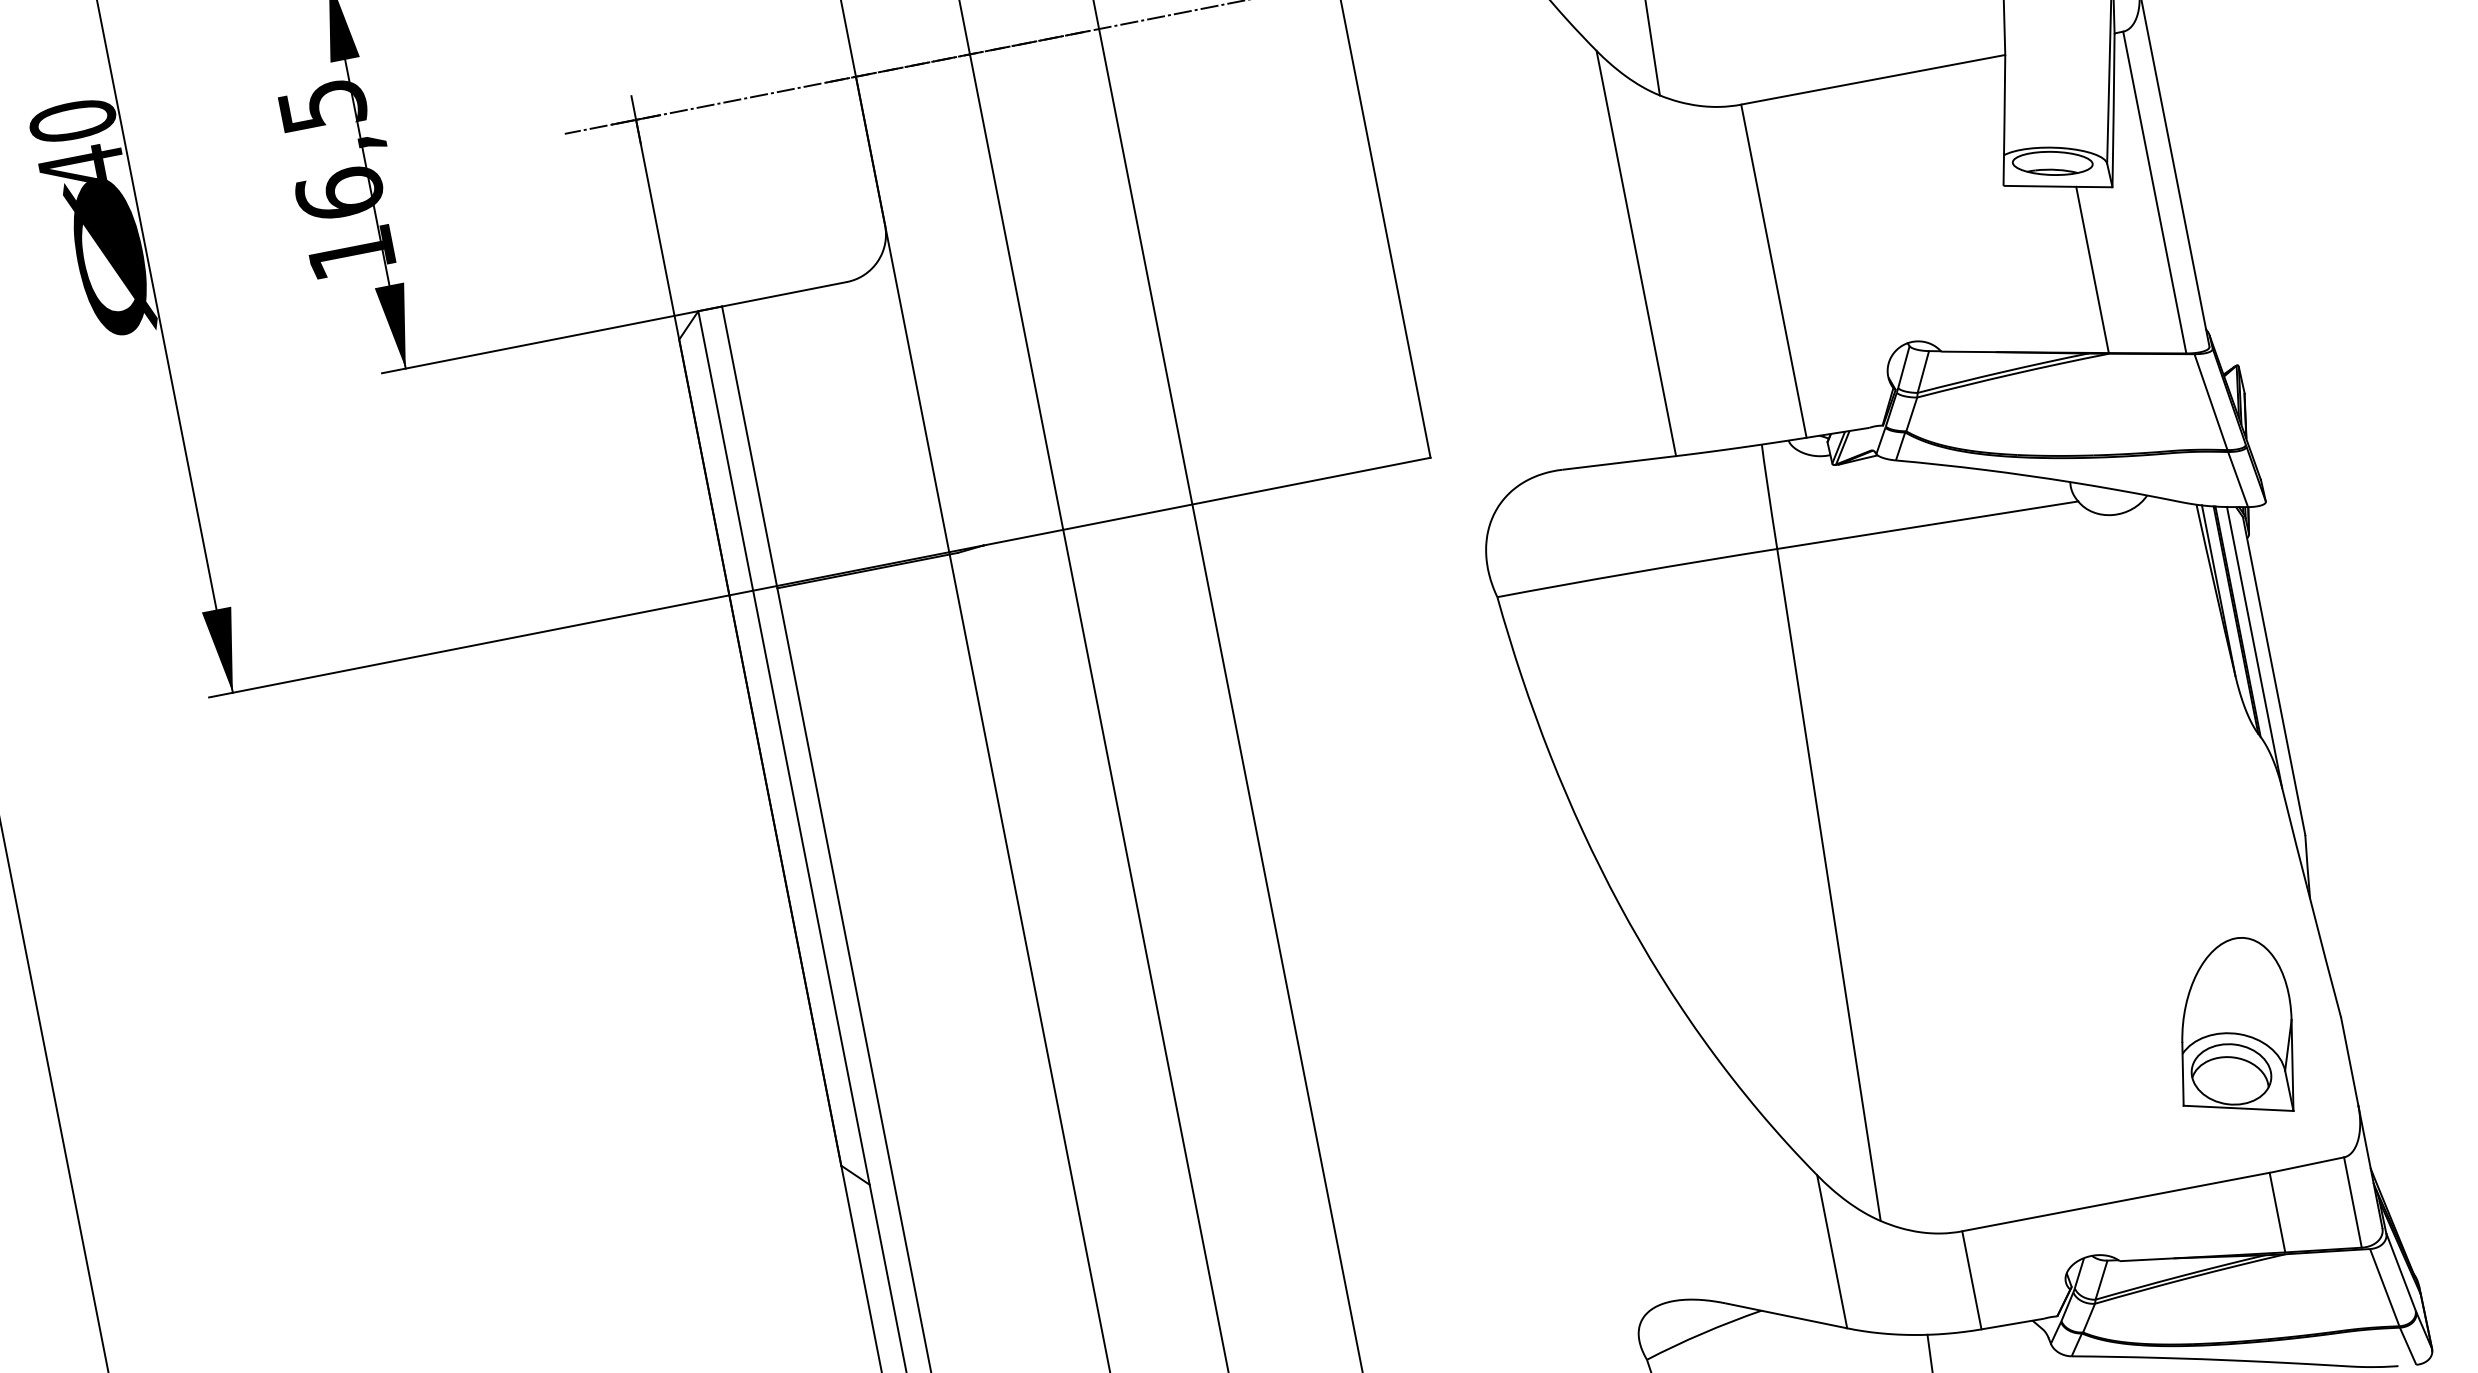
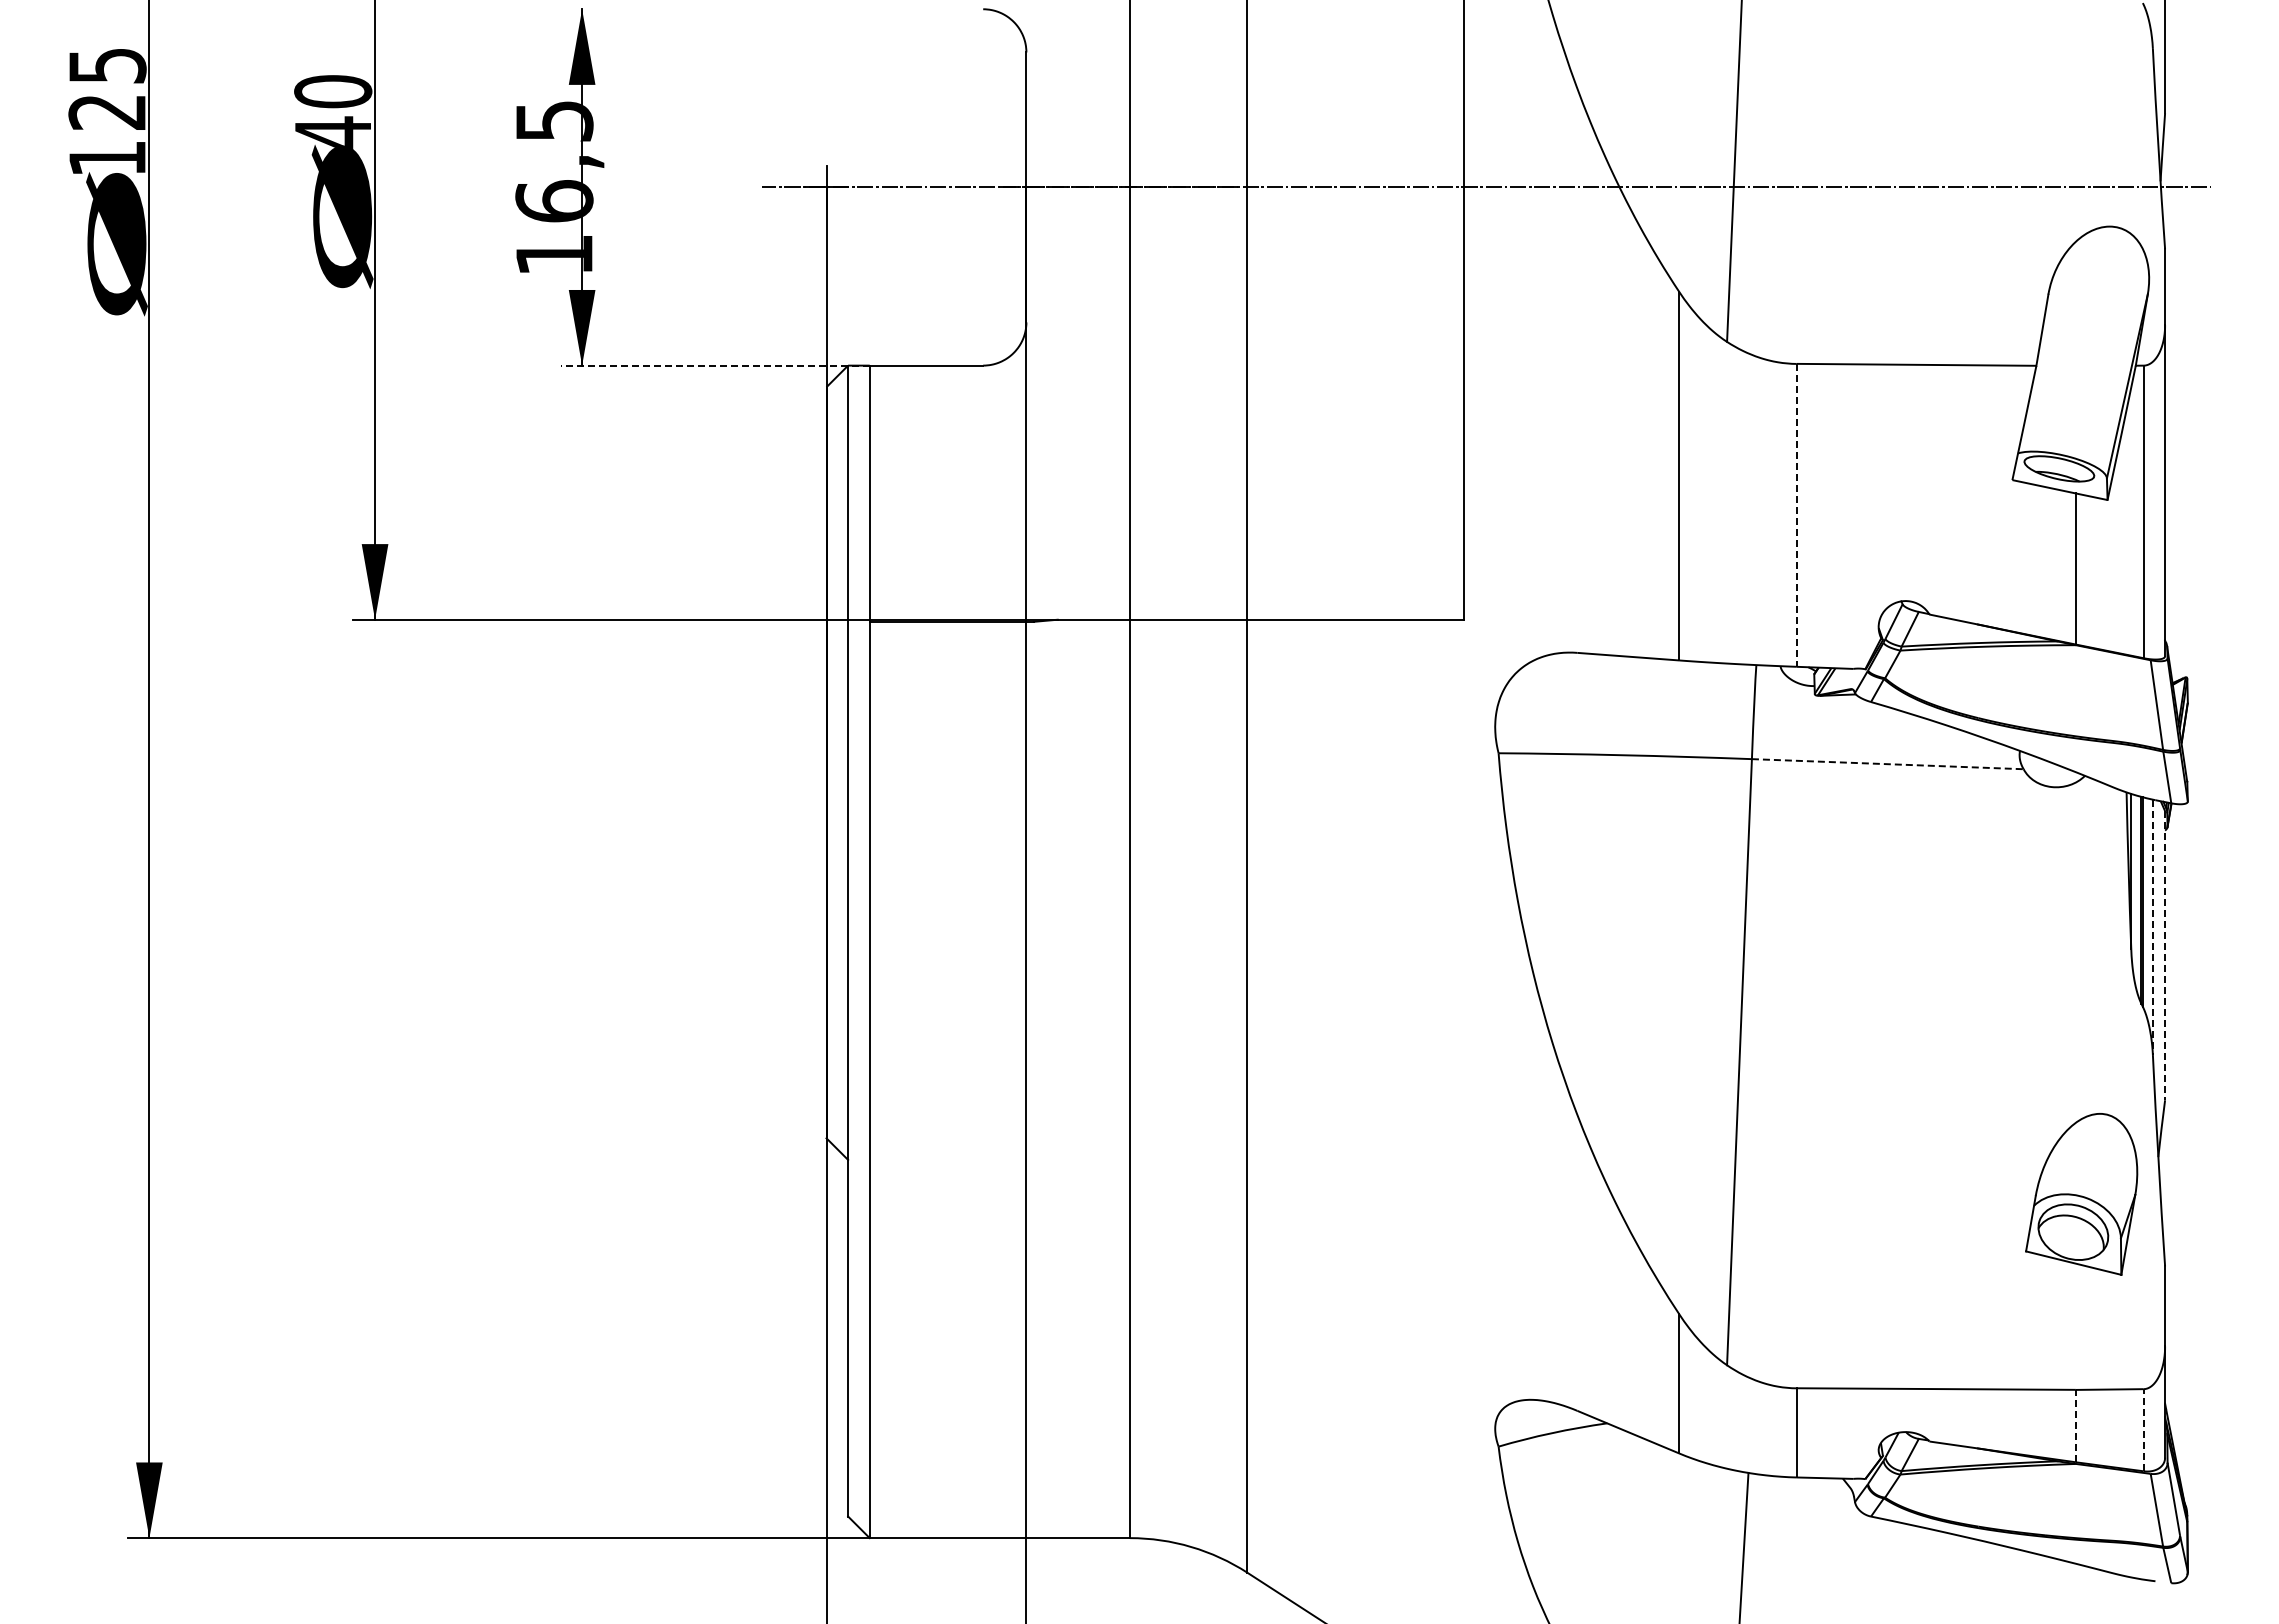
line: (1773, 271) -> (1796, 515), solid -> dashed
line: (552, 339) -> (715, 365), solid -> dashed
line: (1927, 525) -> (1887, 764), solid -> dashed
line: (2254, 647) -> (2152, 927), solid -> dashed
line: (2274, 675) -> (2165, 955), solid -> dashed
part: (2232, 1031) -> (2081, 1194), moved
line: (2352, 1201) -> (2143, 1429), solid -> dashed
line: (2276, 1212) -> (2075, 1425), solid -> dashed

